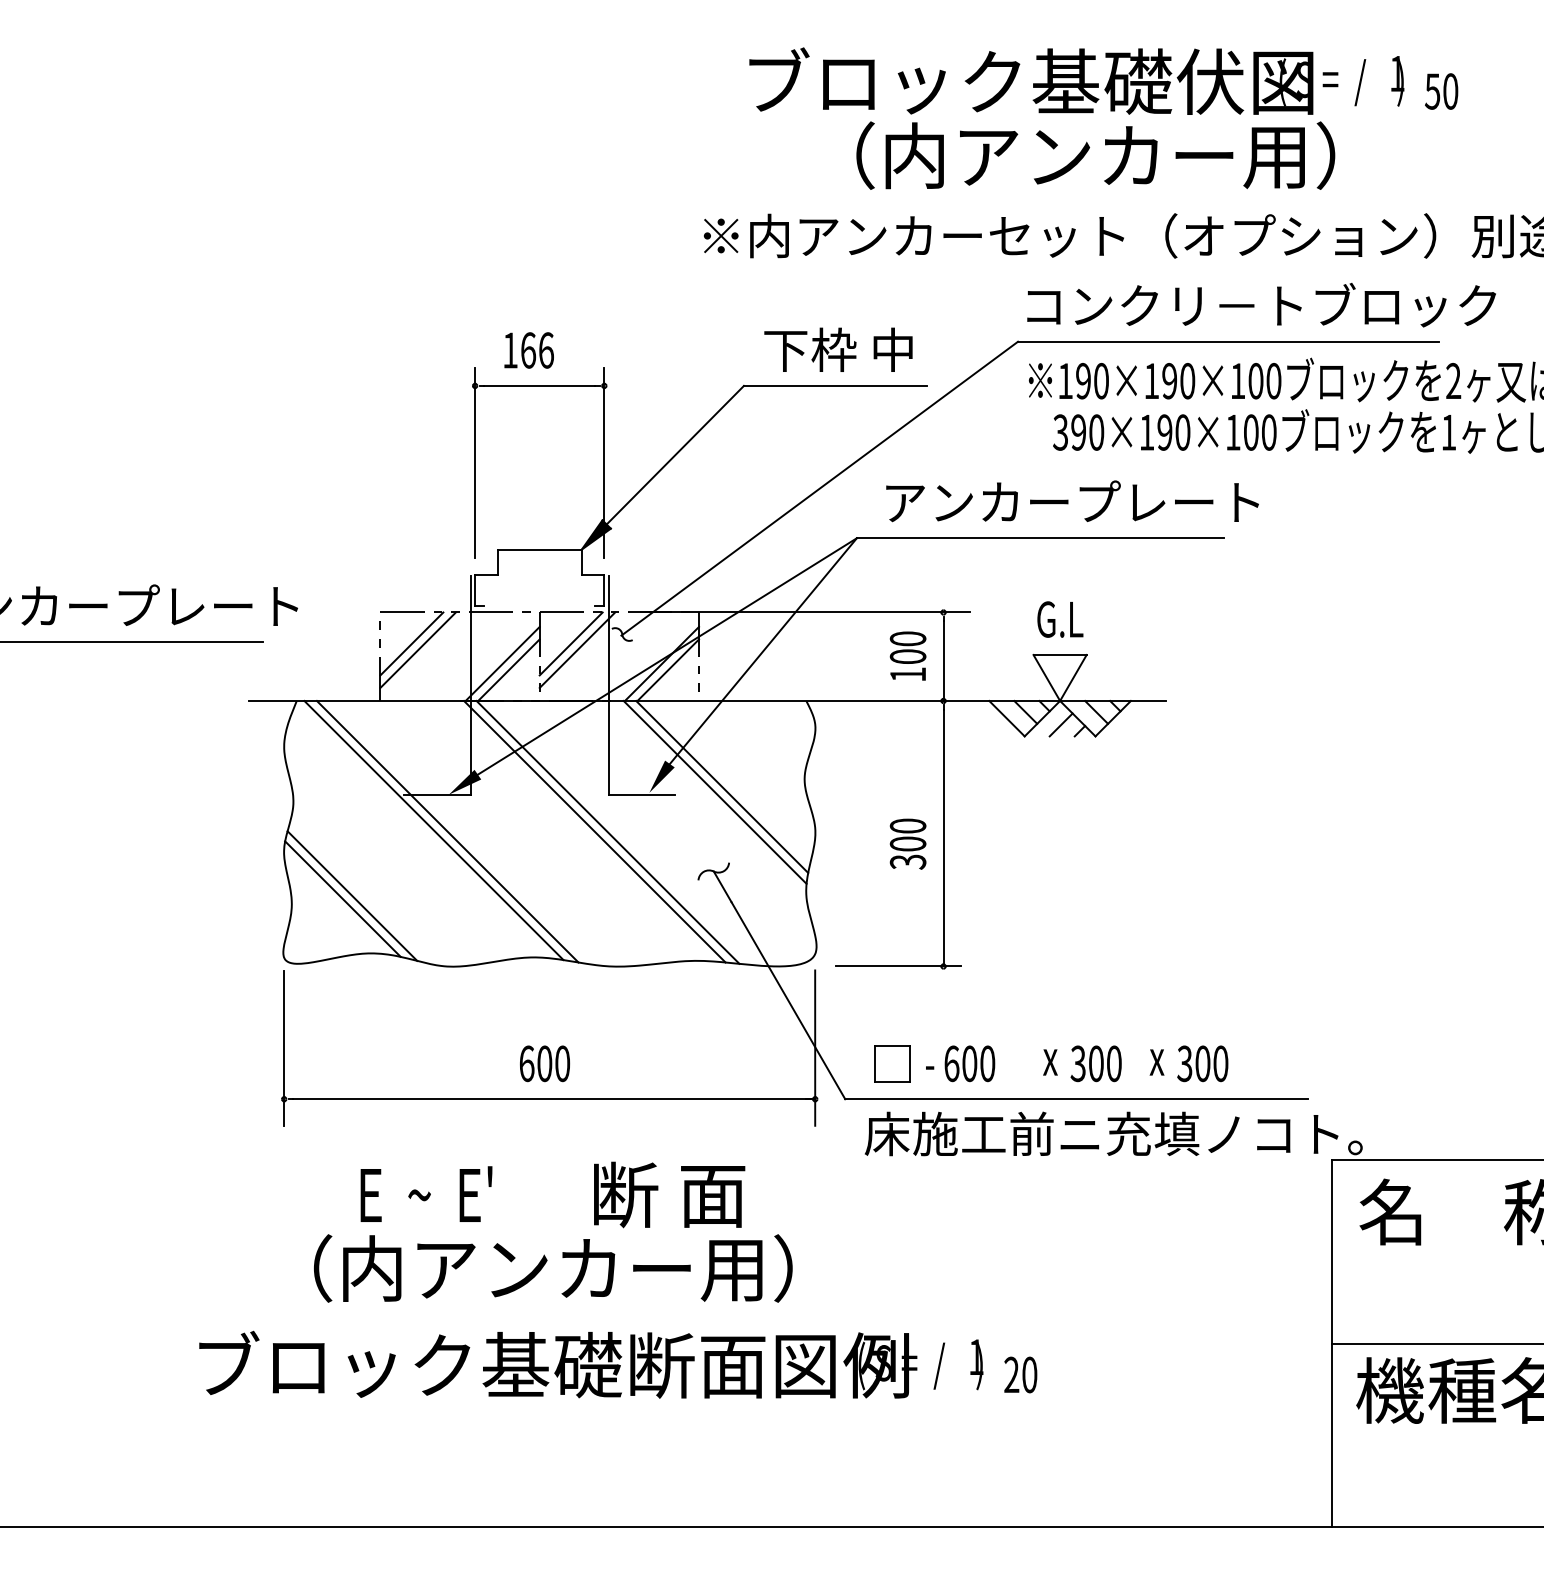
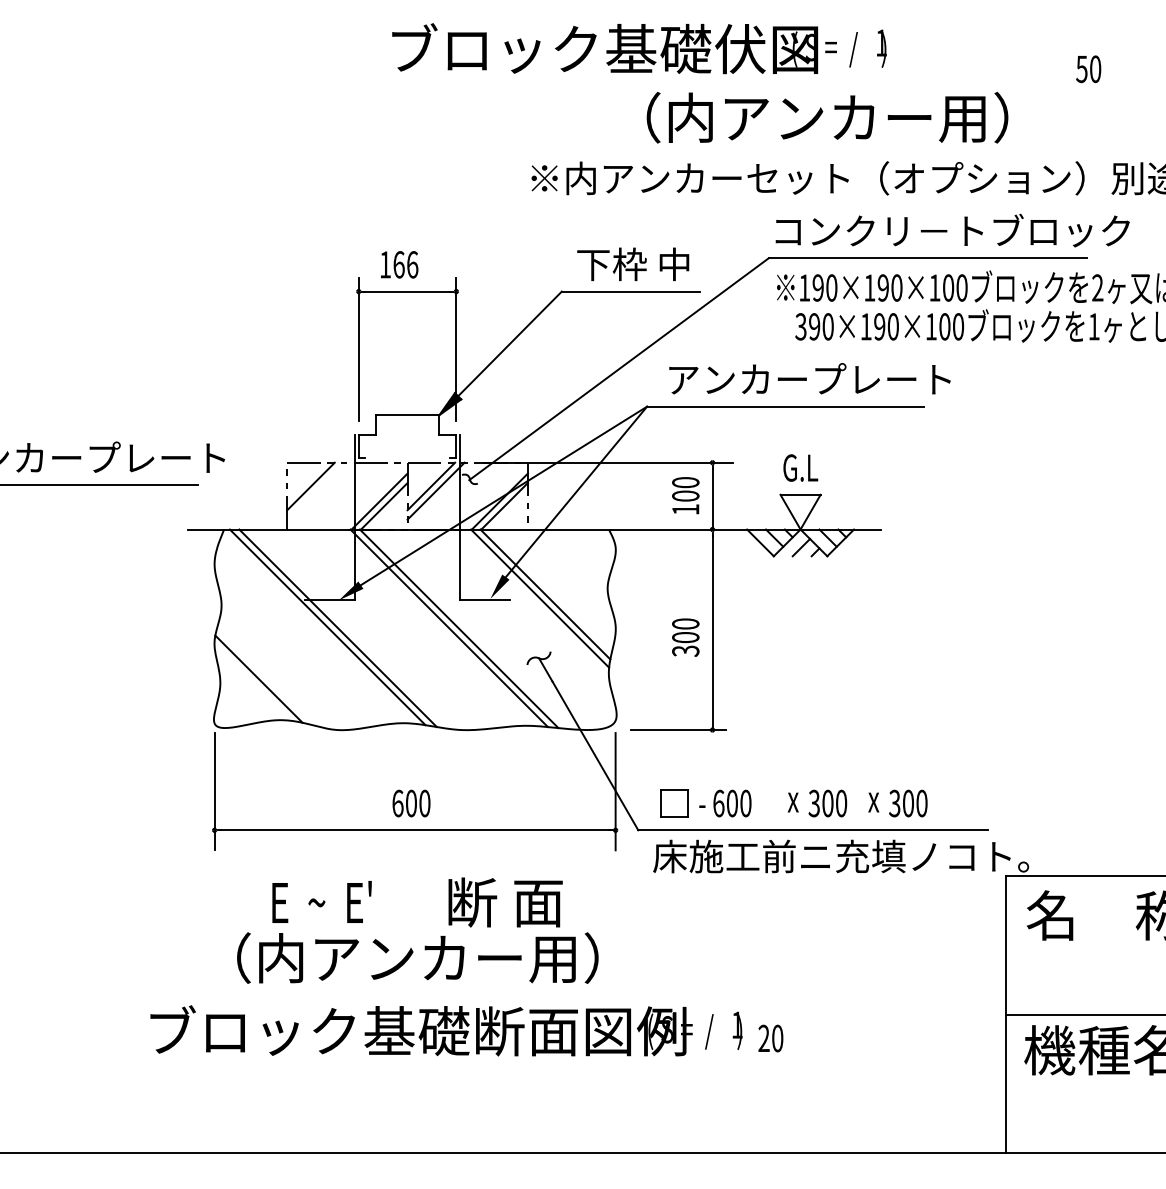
text: (1076, 80) -> (639, 48), moved
line: (417, 649) -> (315, 490), removed
line: (352, 895) -> (266, 676), removed

